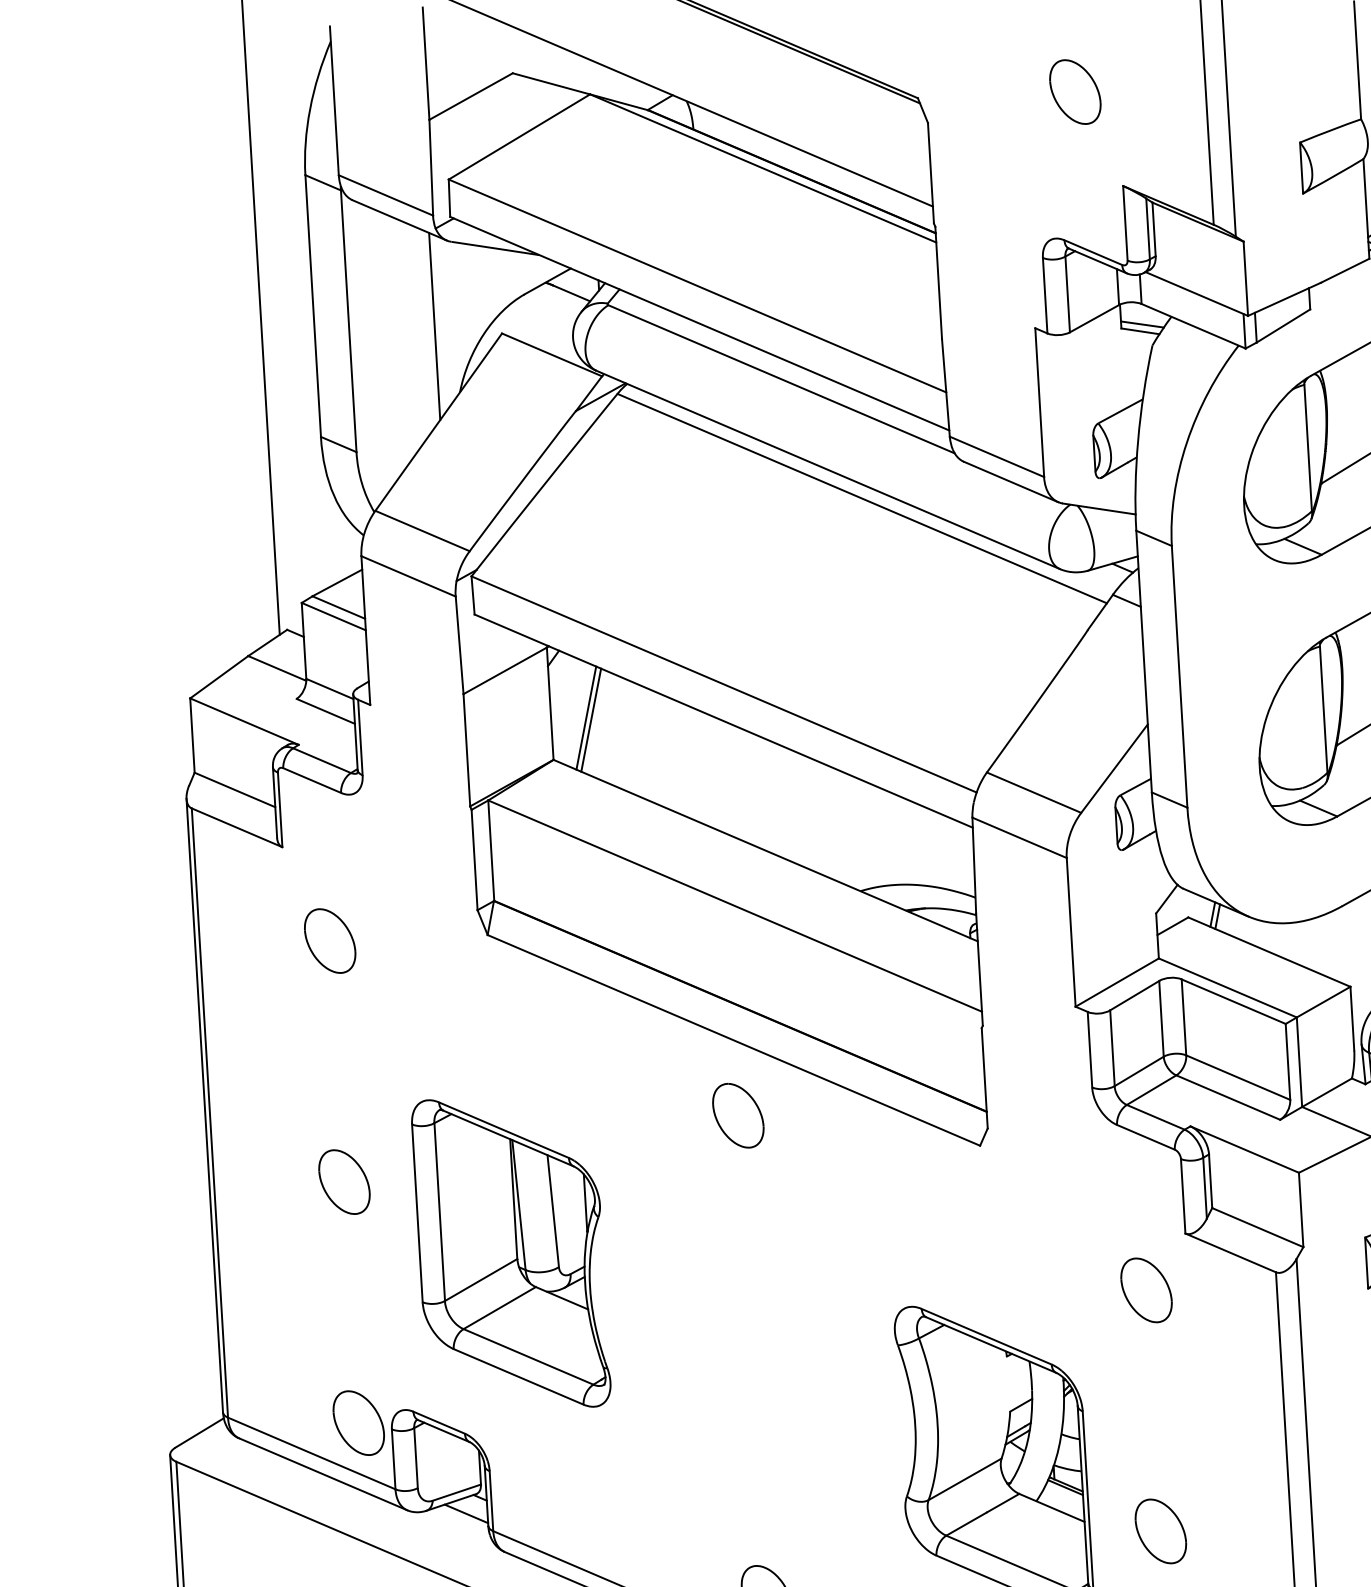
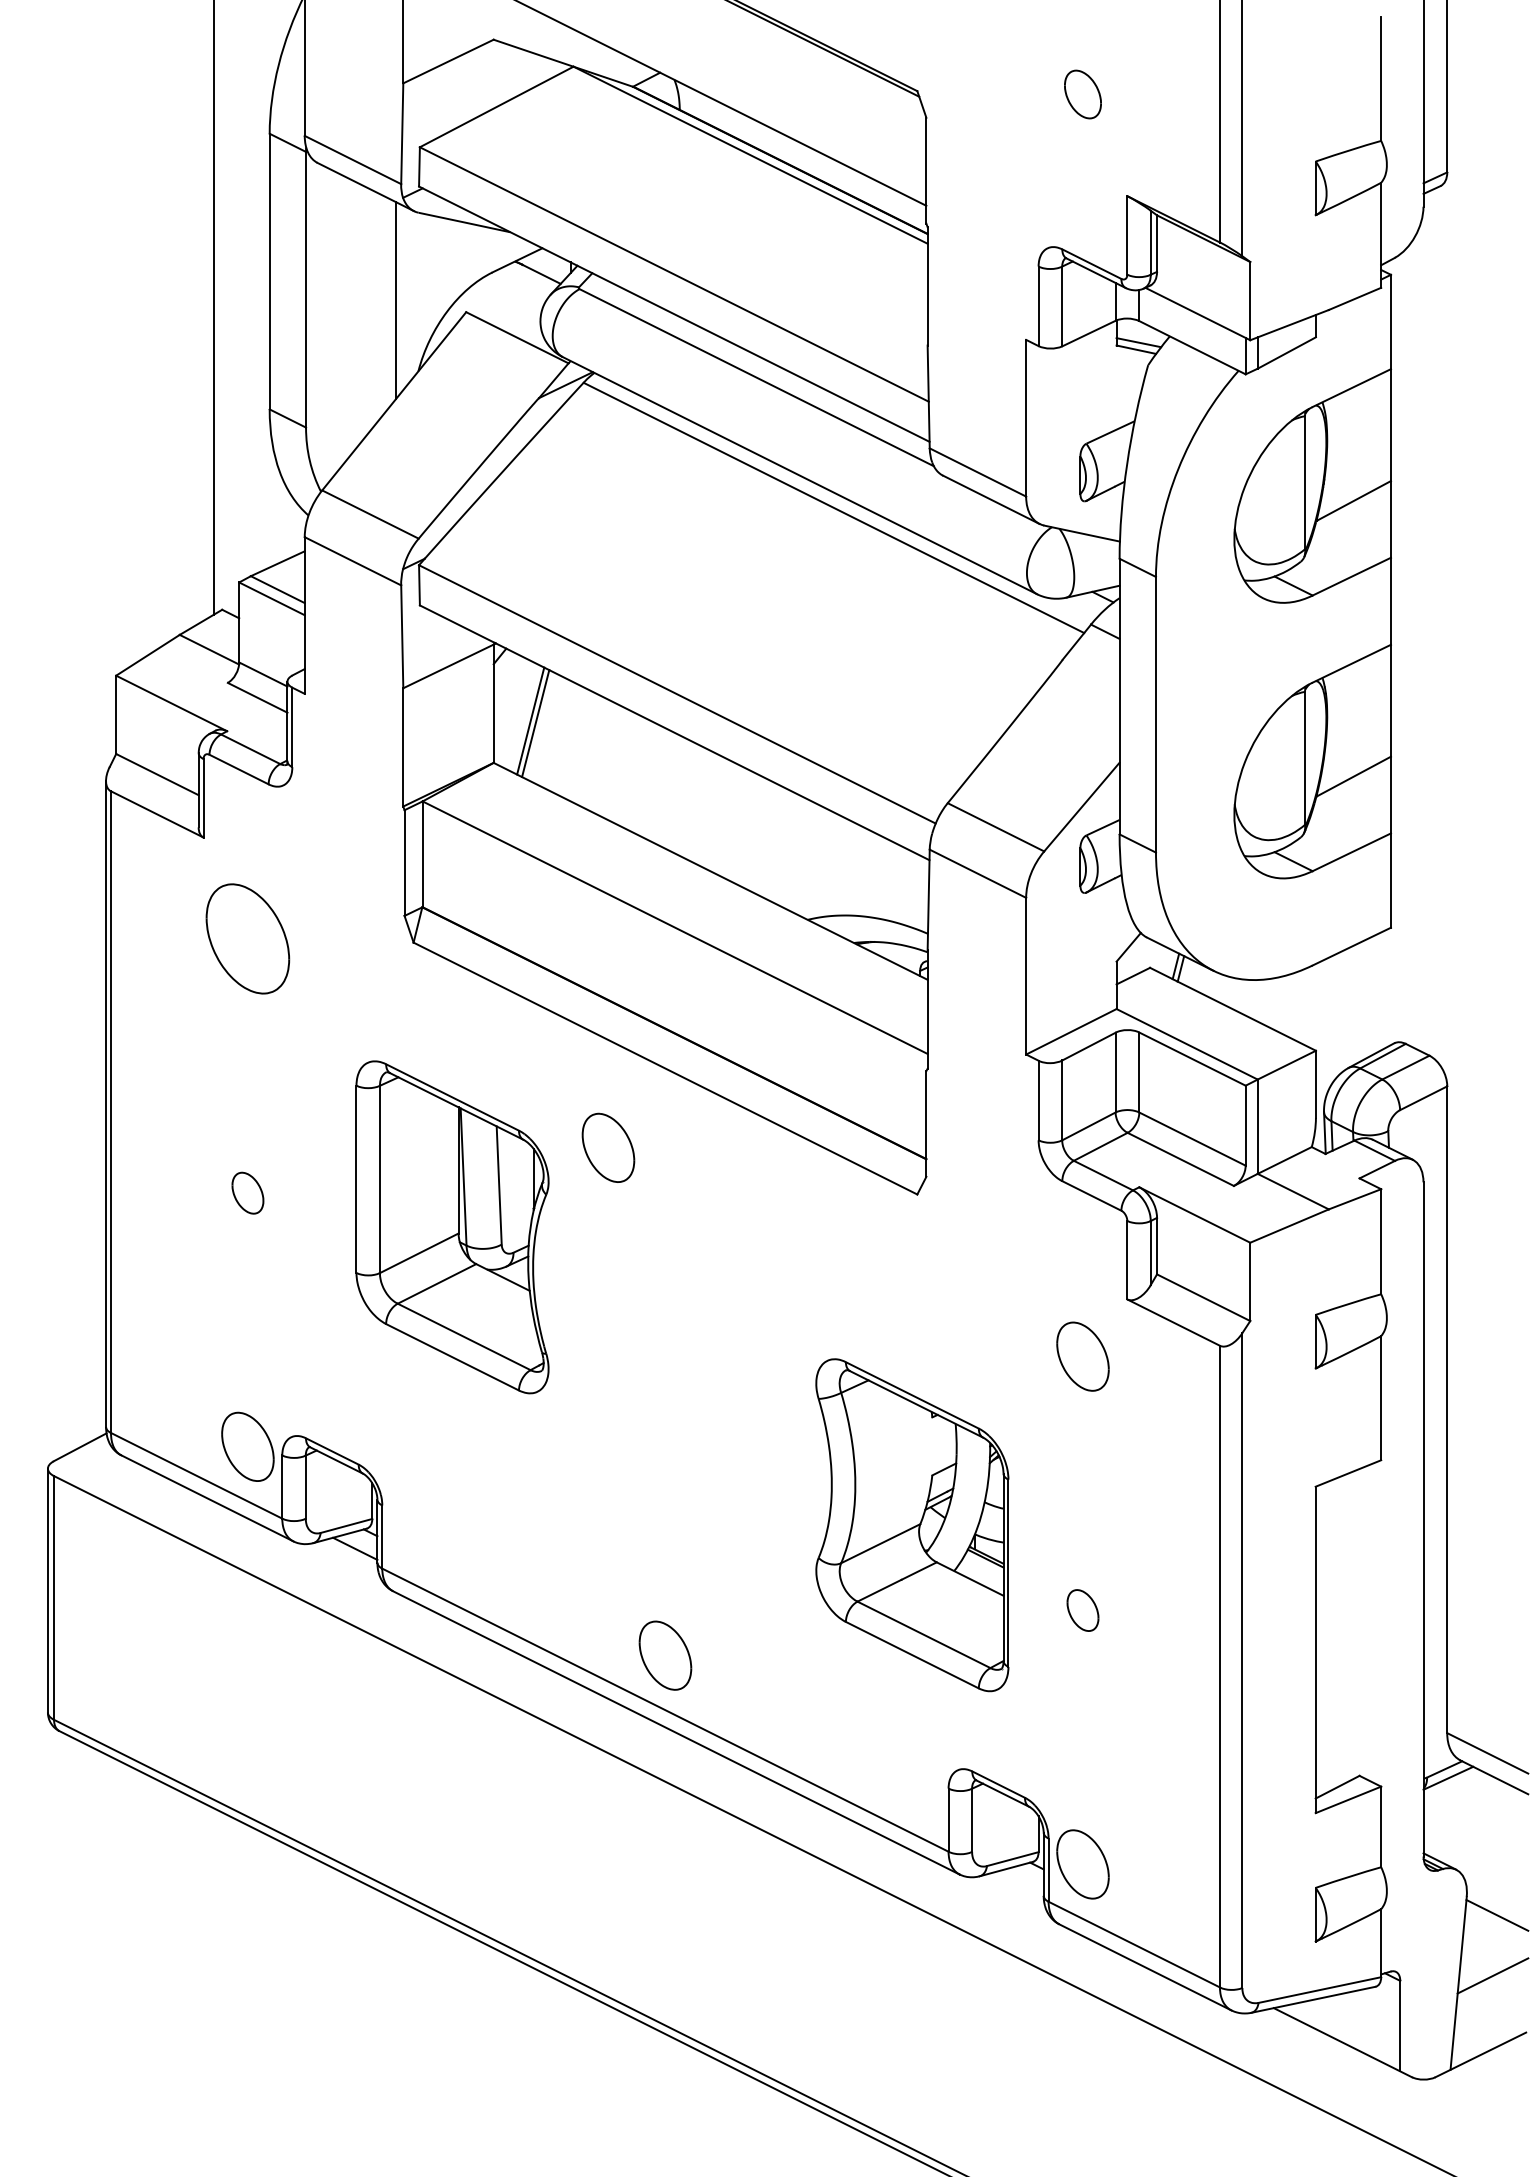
part: (1074, 92) -> (1082, 94), size x0.7
part: (329, 941) -> (247, 939), size x1.6
part: (738, 1115) -> (608, 1147), moved
part: (344, 1182) -> (247, 1193), size x0.6
part: (511, 1253) -> (452, 1227), moved
part: (1160, 1531) -> (1082, 1610), size x0.6

